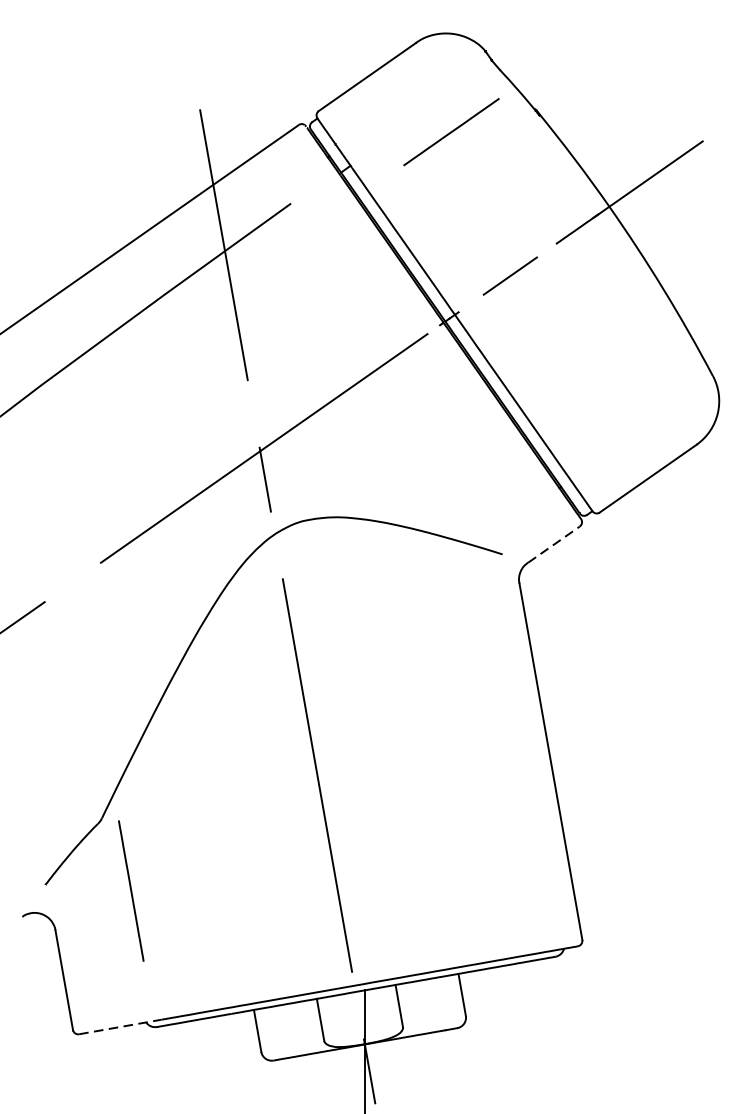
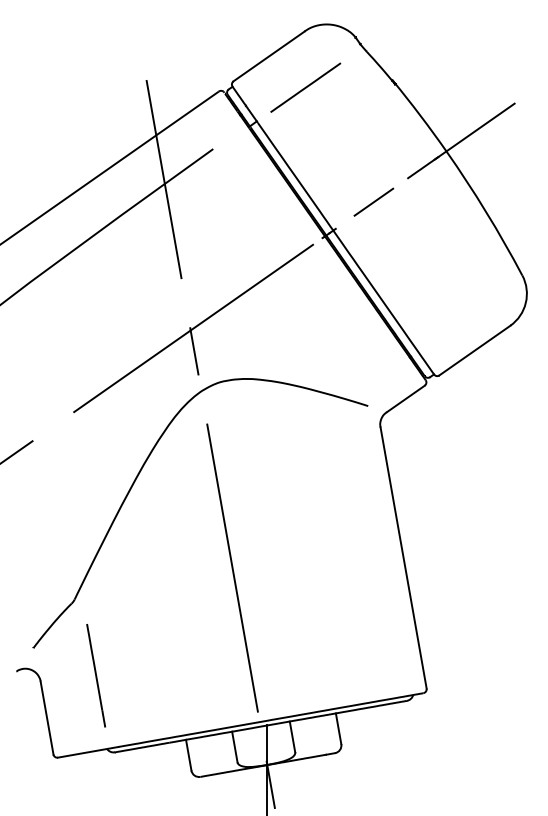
line: (451, 131) -> (305, 87), moved
line: (554, 544) -> (406, 398), dashed -> solid
line: (130, 890) -> (95, 675), moved
line: (120, 1027) -> (88, 752), dashed -> solid

